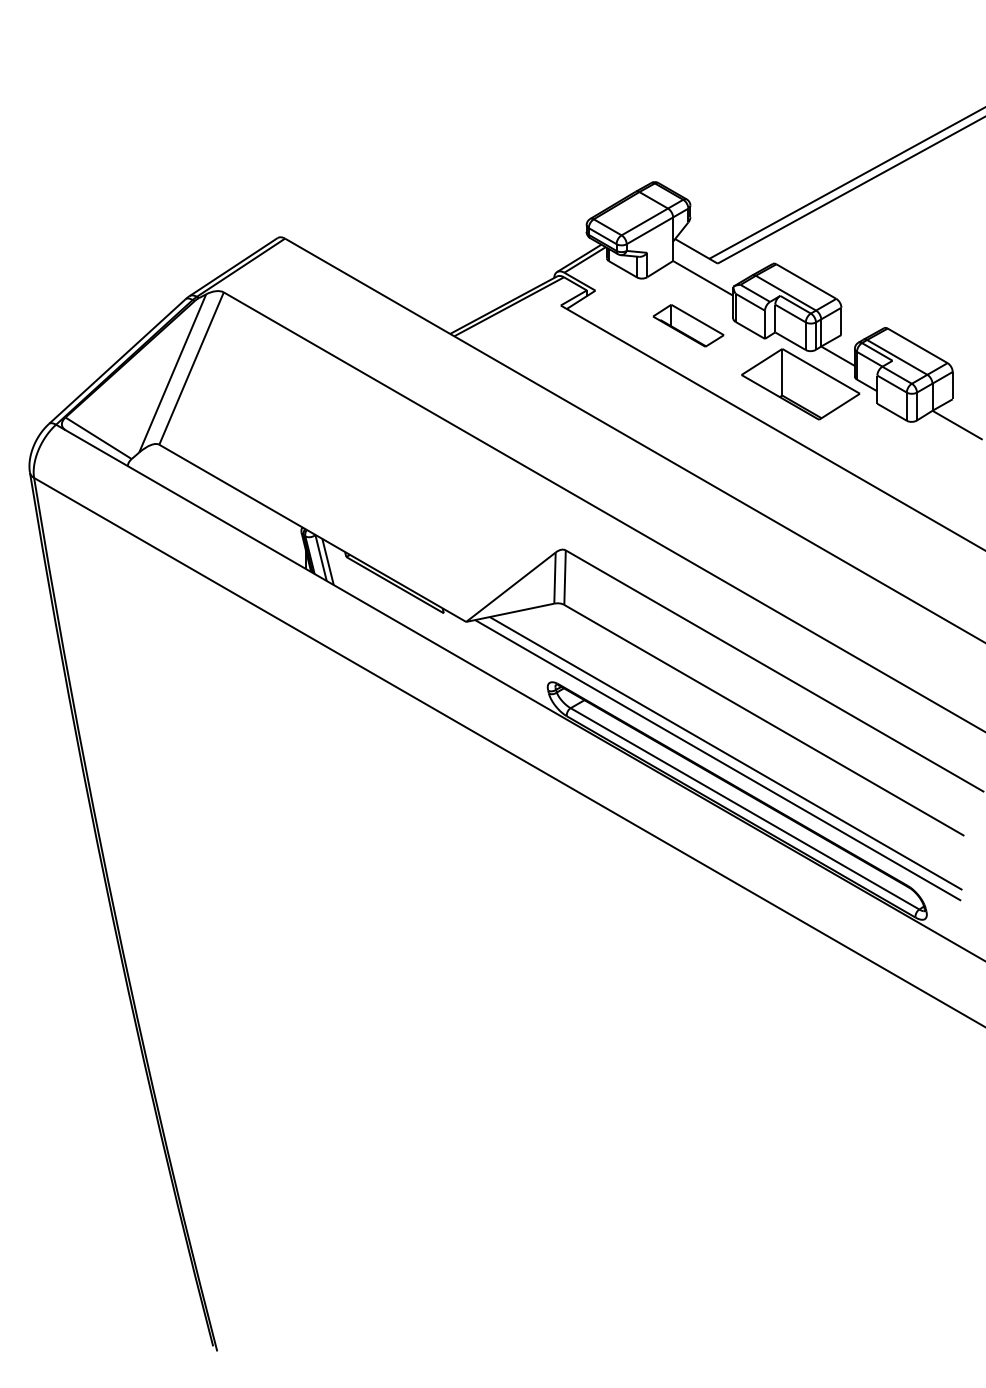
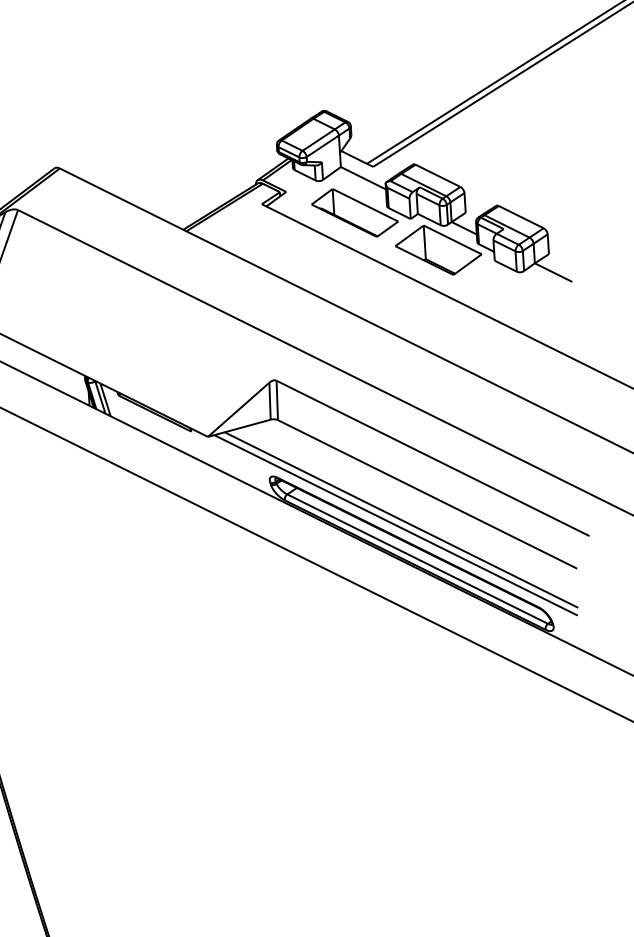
part: (688, 325) -> (354, 212), size x1.67

